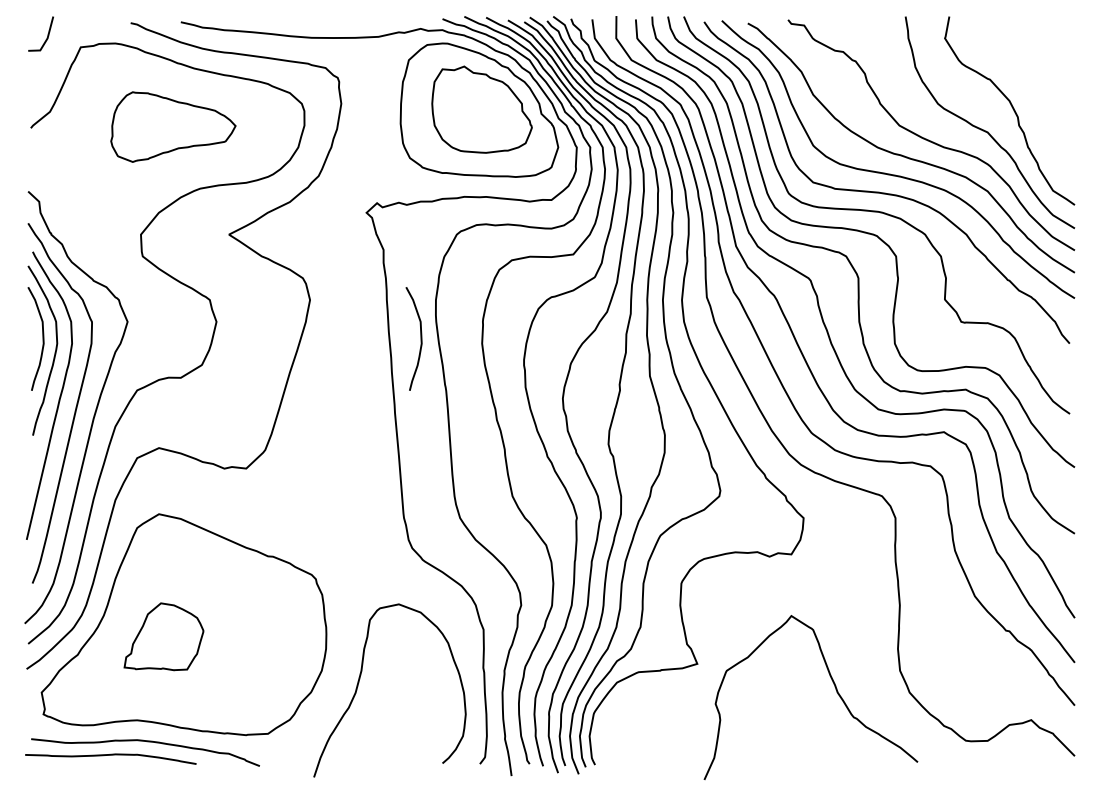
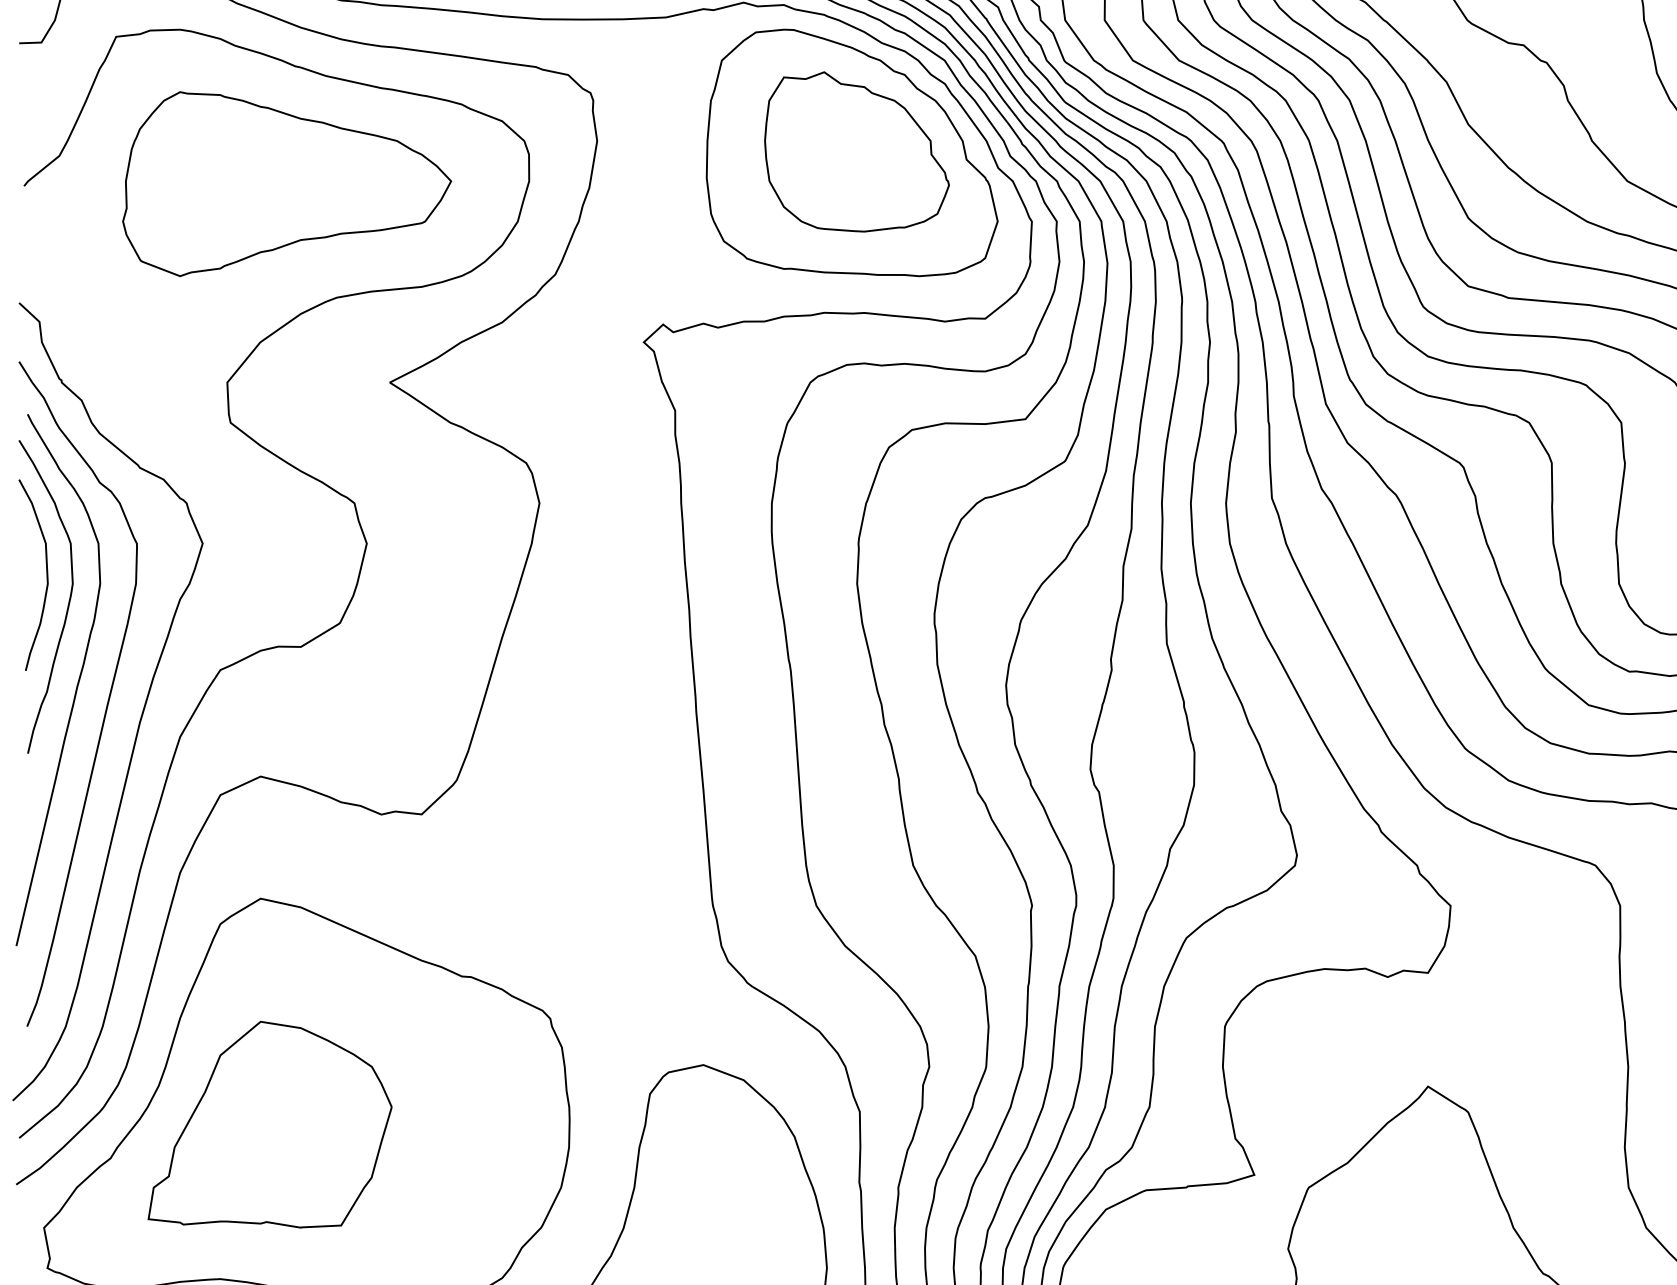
part: (173, 126) -> (287, 182), size x1.43
curve: (420, 338) -> (743, 574), removed
part: (163, 636) -> (268, 1124), size x1.67

